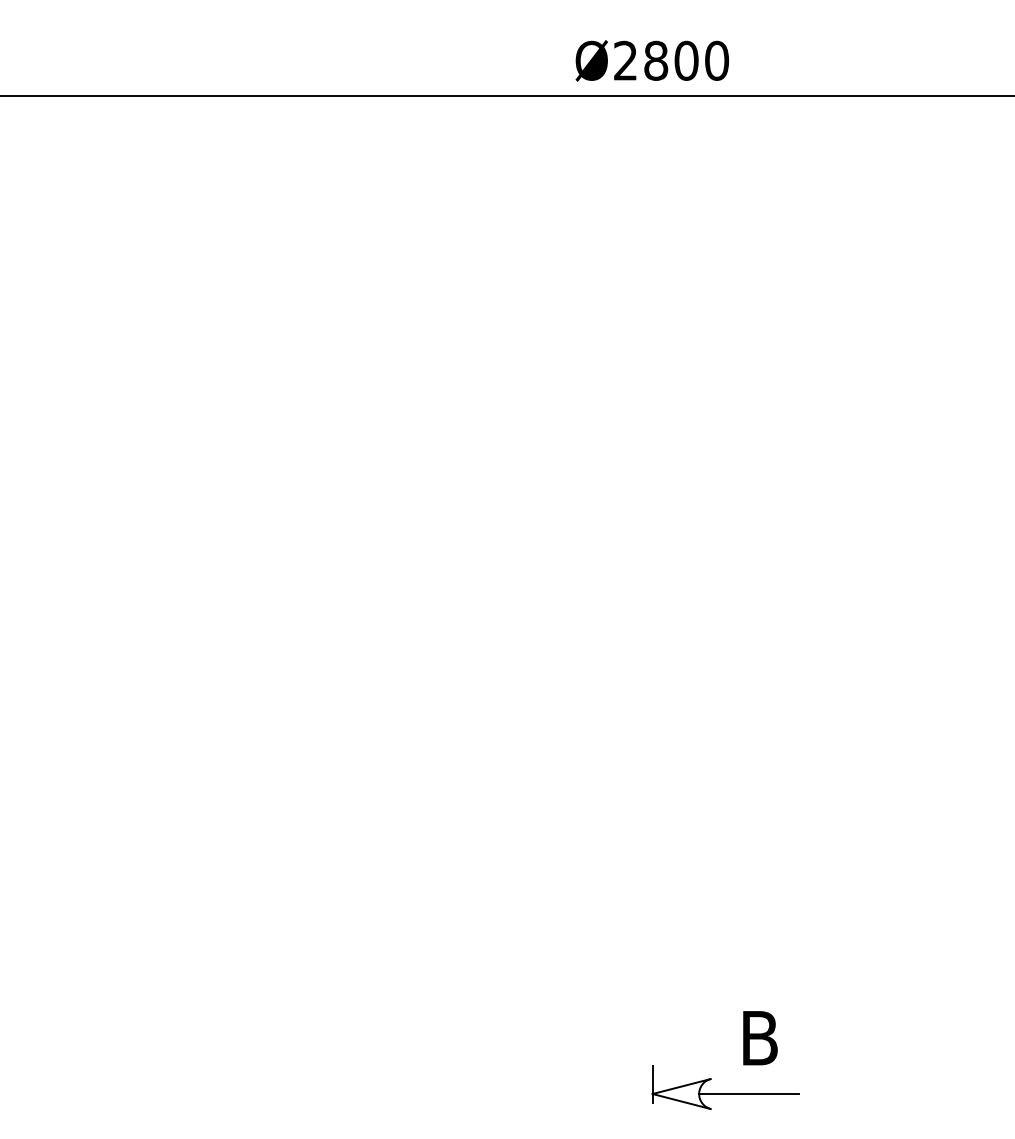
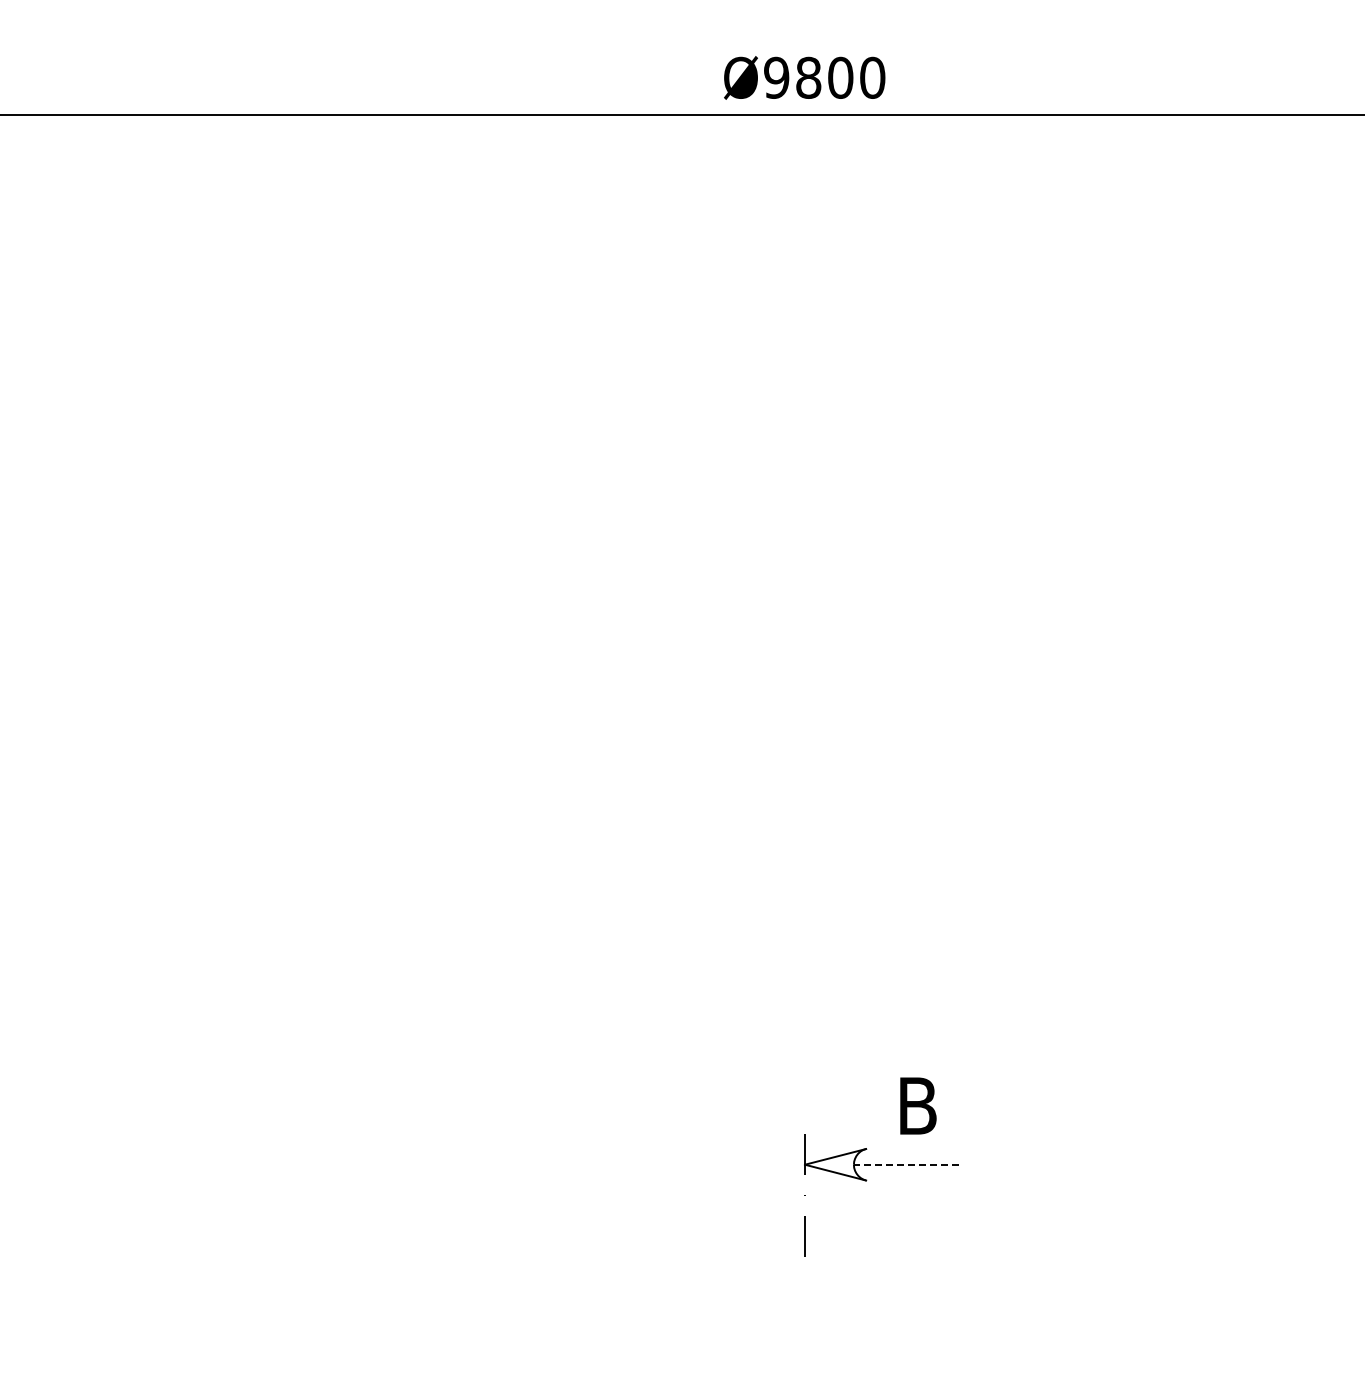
text: (625, 60) -> (776, 77), Ø2800 -> Ø9800
line: (749, 1093) -> (906, 1164), solid -> dashed

